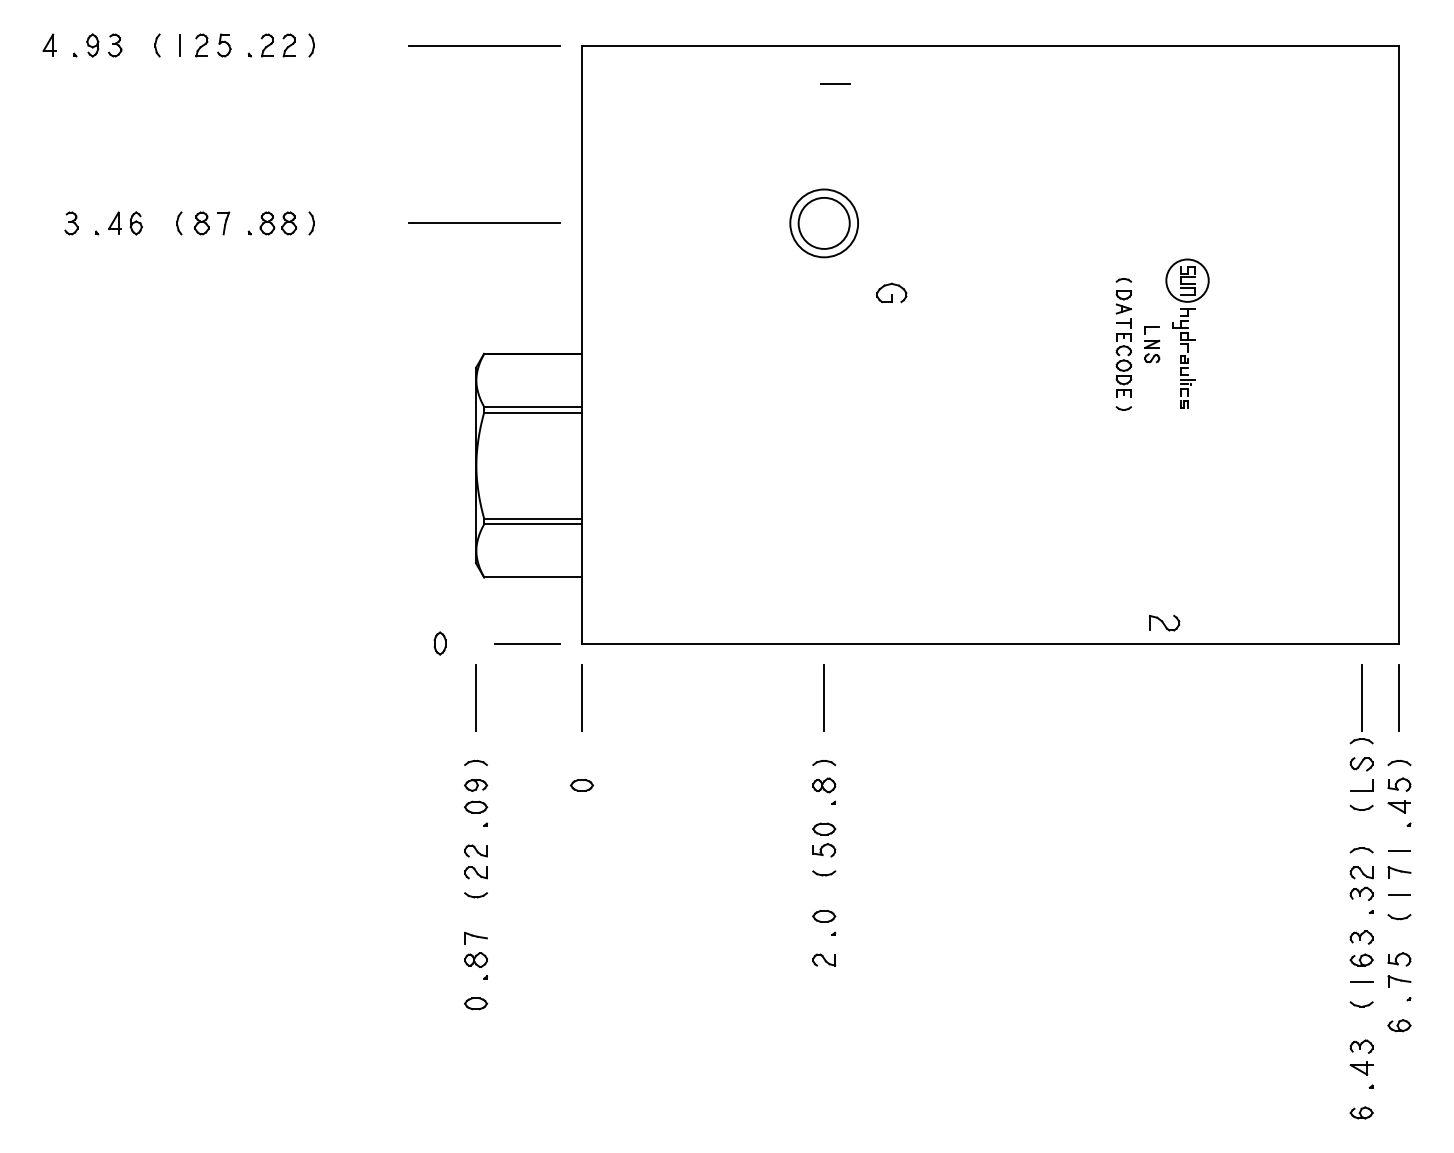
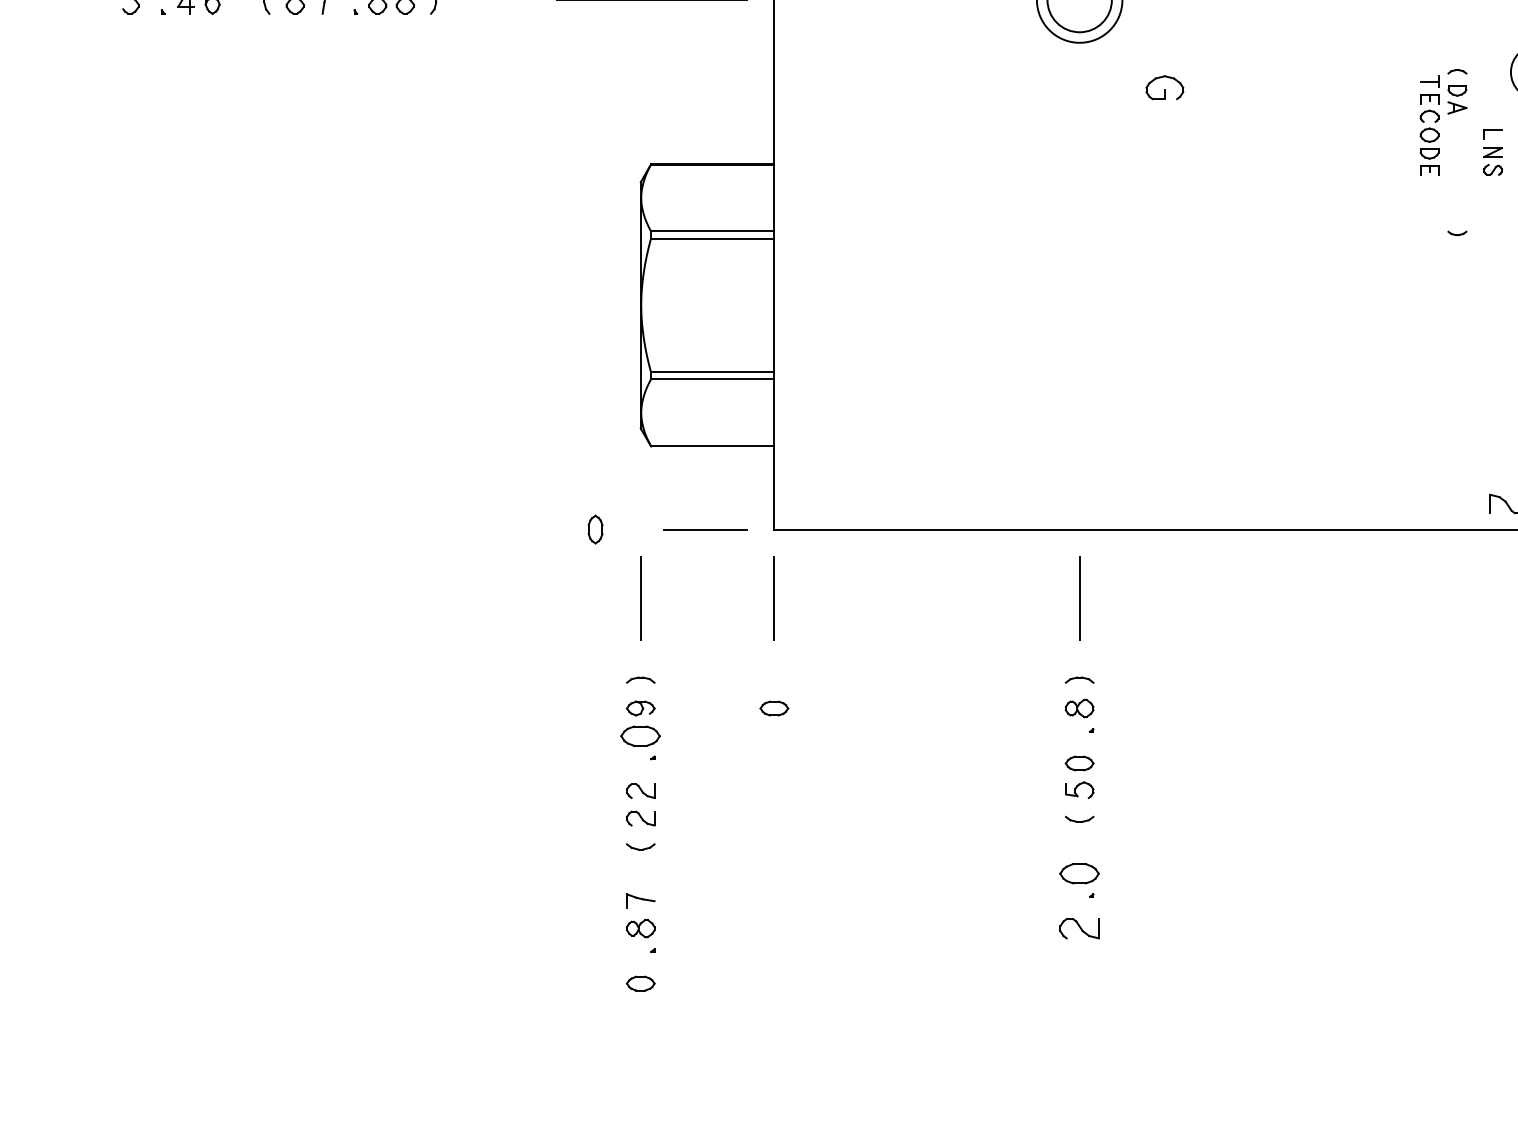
part: (1123, 357) -> (1429, 124), moved
part: (476, 806) -> (641, 735), size x1.4
part: (824, 915) -> (1080, 872), size x1.4
part: (824, 959) -> (1080, 927), size x1.4

